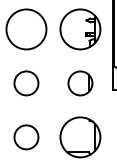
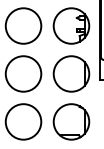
circle: (26, 83) -> (23, 74), size x1.67
part: (80, 83) -> (71, 74), size x1.67
circle: (26, 137) -> (23, 122), size x1.67

